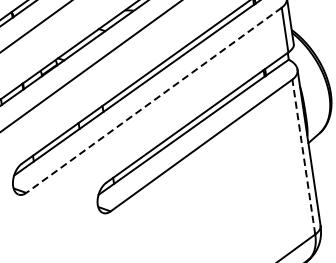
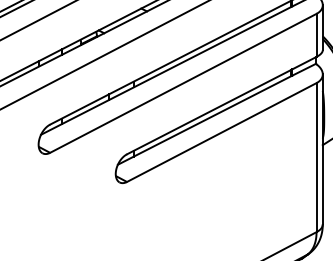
line: (153, 100) -> (182, 83), dashed -> solid
line: (303, 156) -> (316, 157), dashed -> solid

